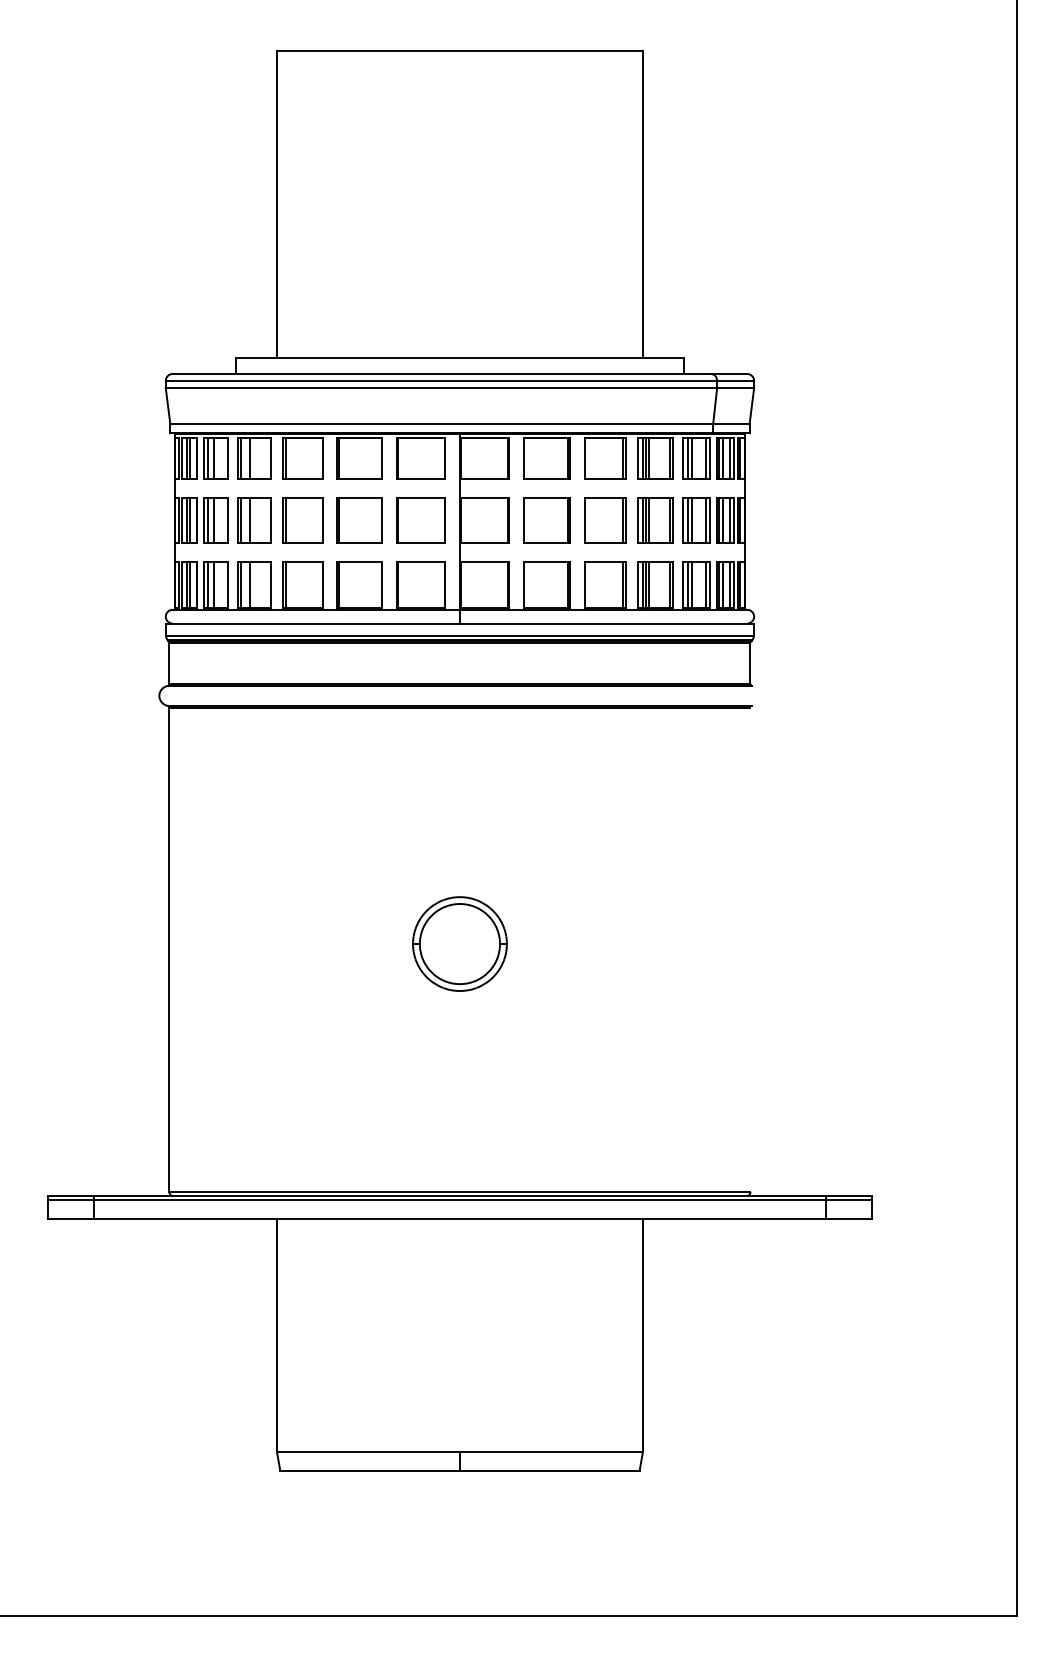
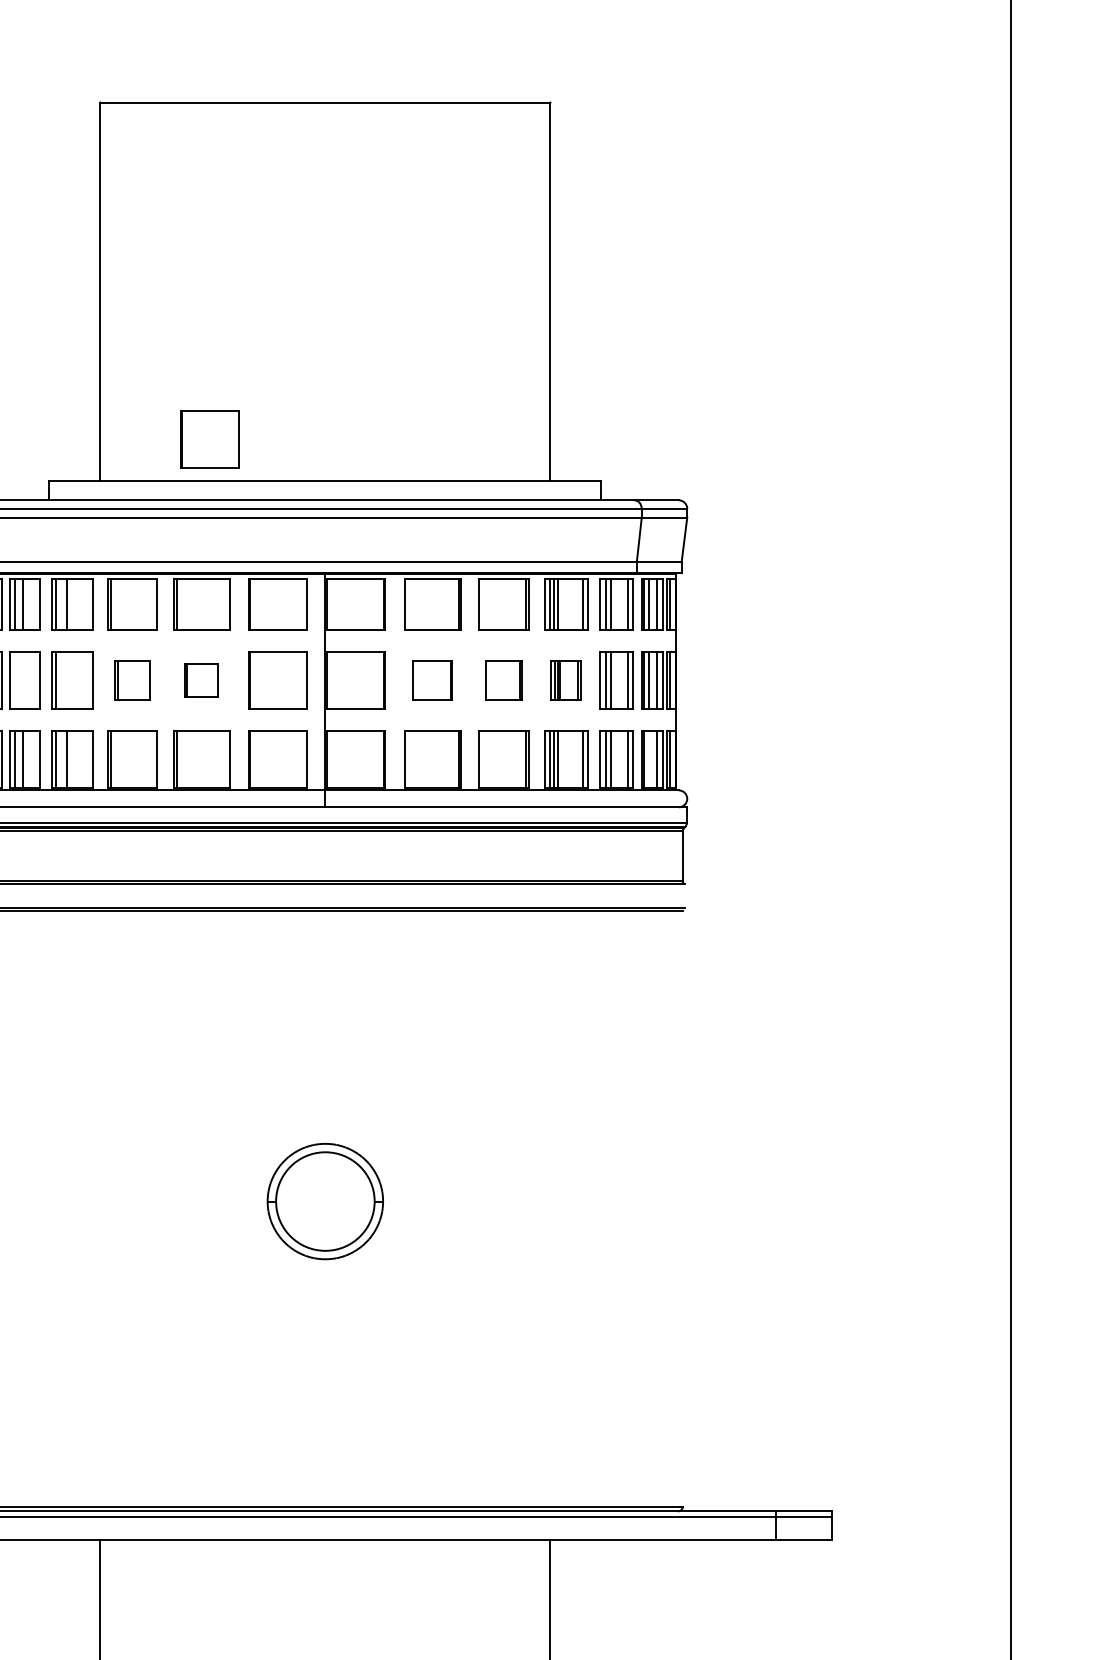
part: (365, 324) -> (209, 439), added
line: (207, 520) -> (14, 680), removed
line: (213, 520) -> (22, 680), removed
line: (250, 520) -> (67, 680), removed
part: (302, 520) -> (131, 680), size x0.7
part: (359, 520) -> (201, 680), size x0.6
part: (546, 520) -> (431, 680), size x0.7
part: (605, 520) -> (504, 680), size x0.7
part: (655, 520) -> (565, 680), size x0.7
line: (722, 584) -> (648, 759), removed

